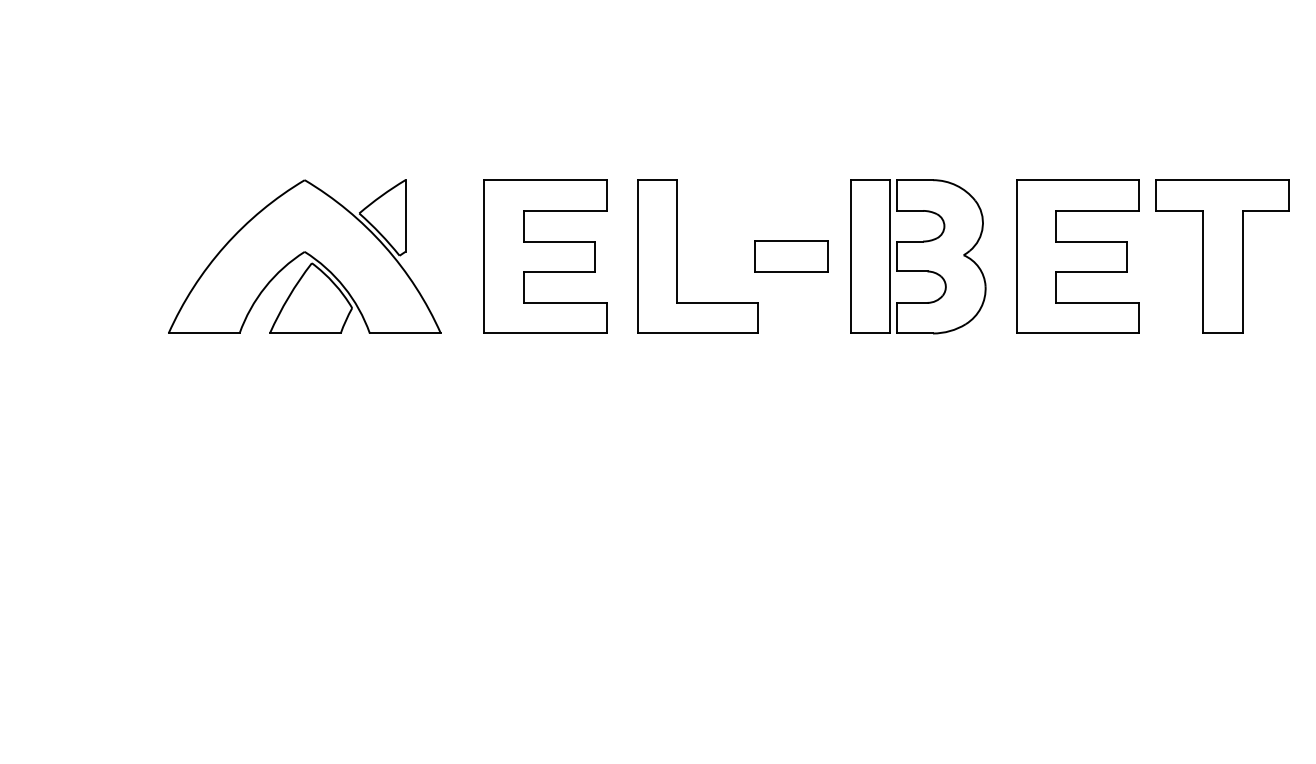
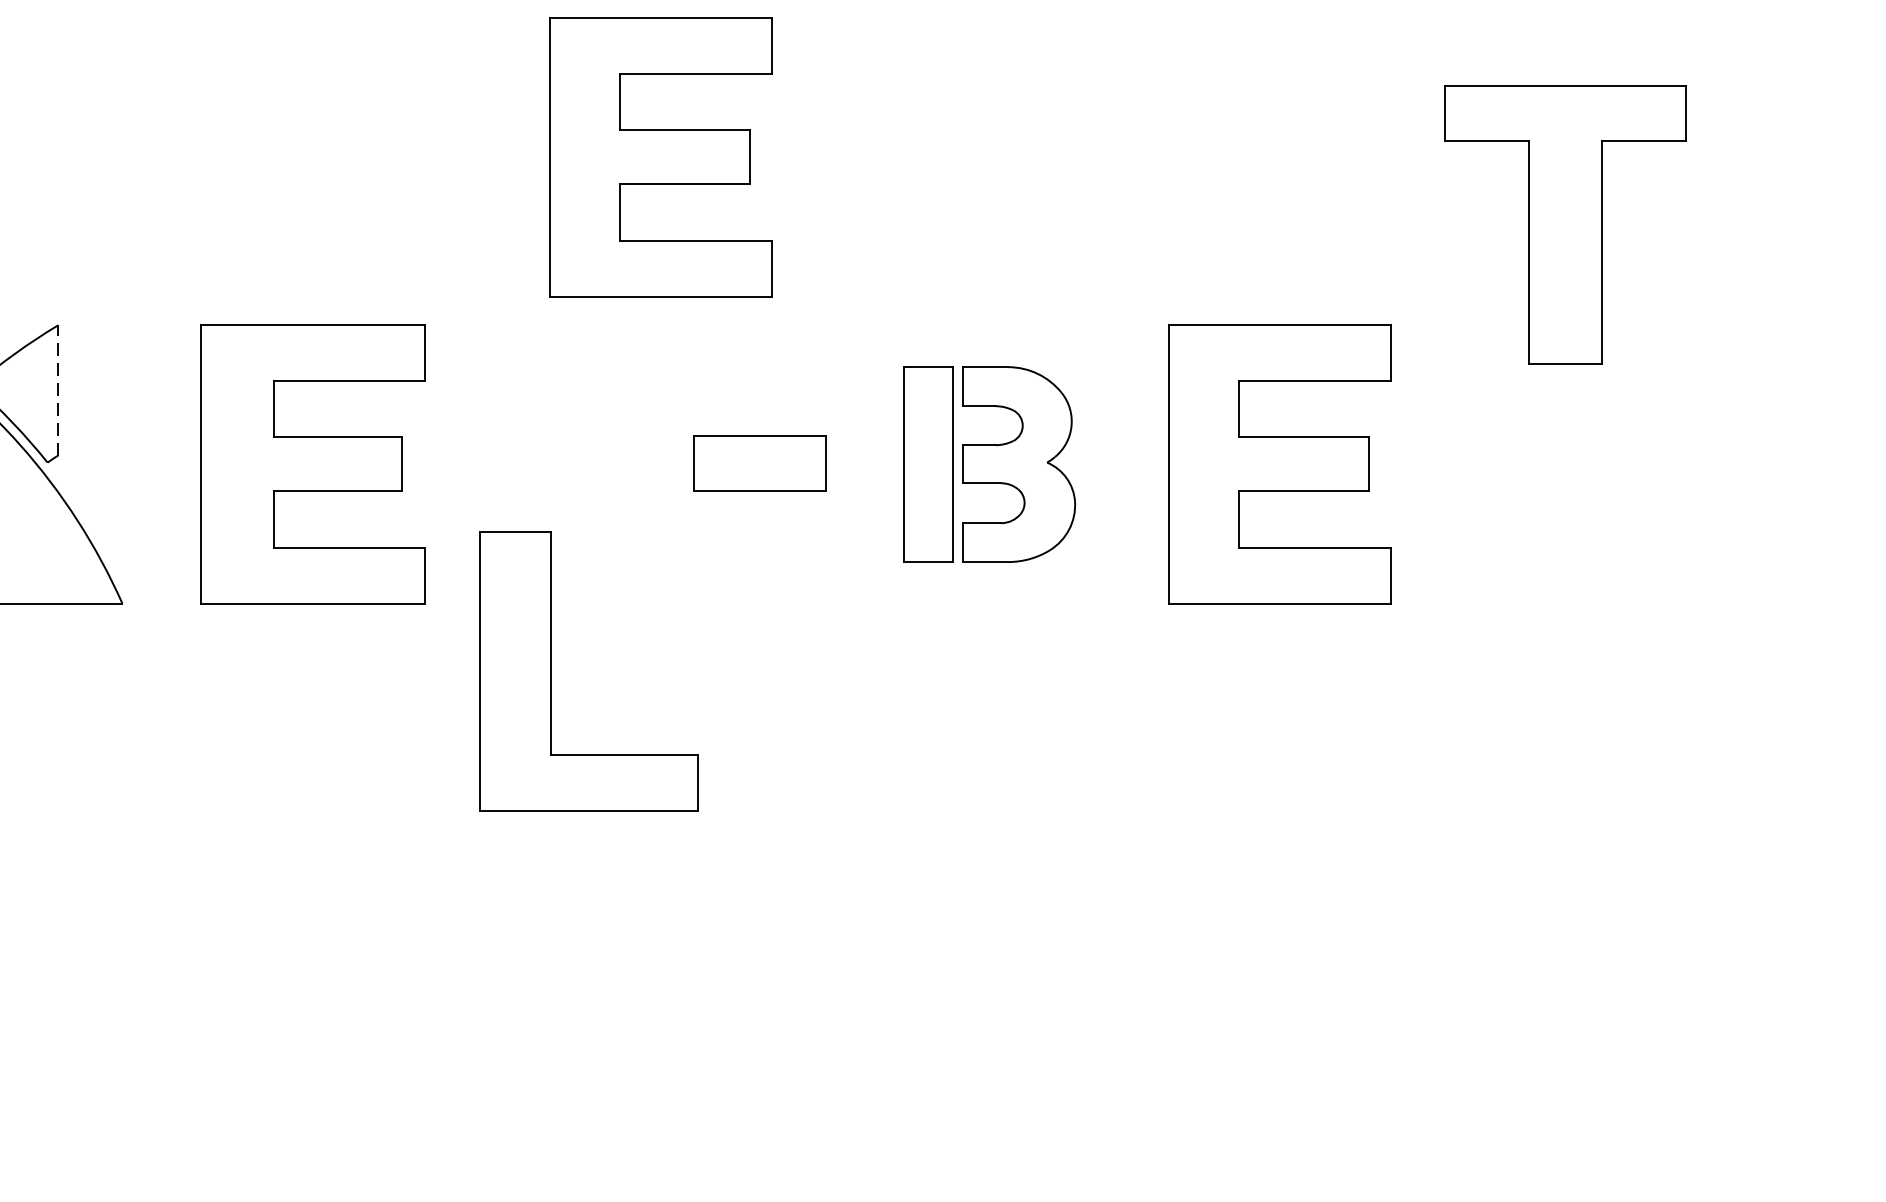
part: (736, 87) -> (659, 157), added
line: (405, 216) -> (58, 391), solid -> dashed
part: (677, 256) -> (552, 670), moved
part: (918, 256) -> (989, 463), size x0.7
part: (1222, 256) -> (1565, 224), moved

